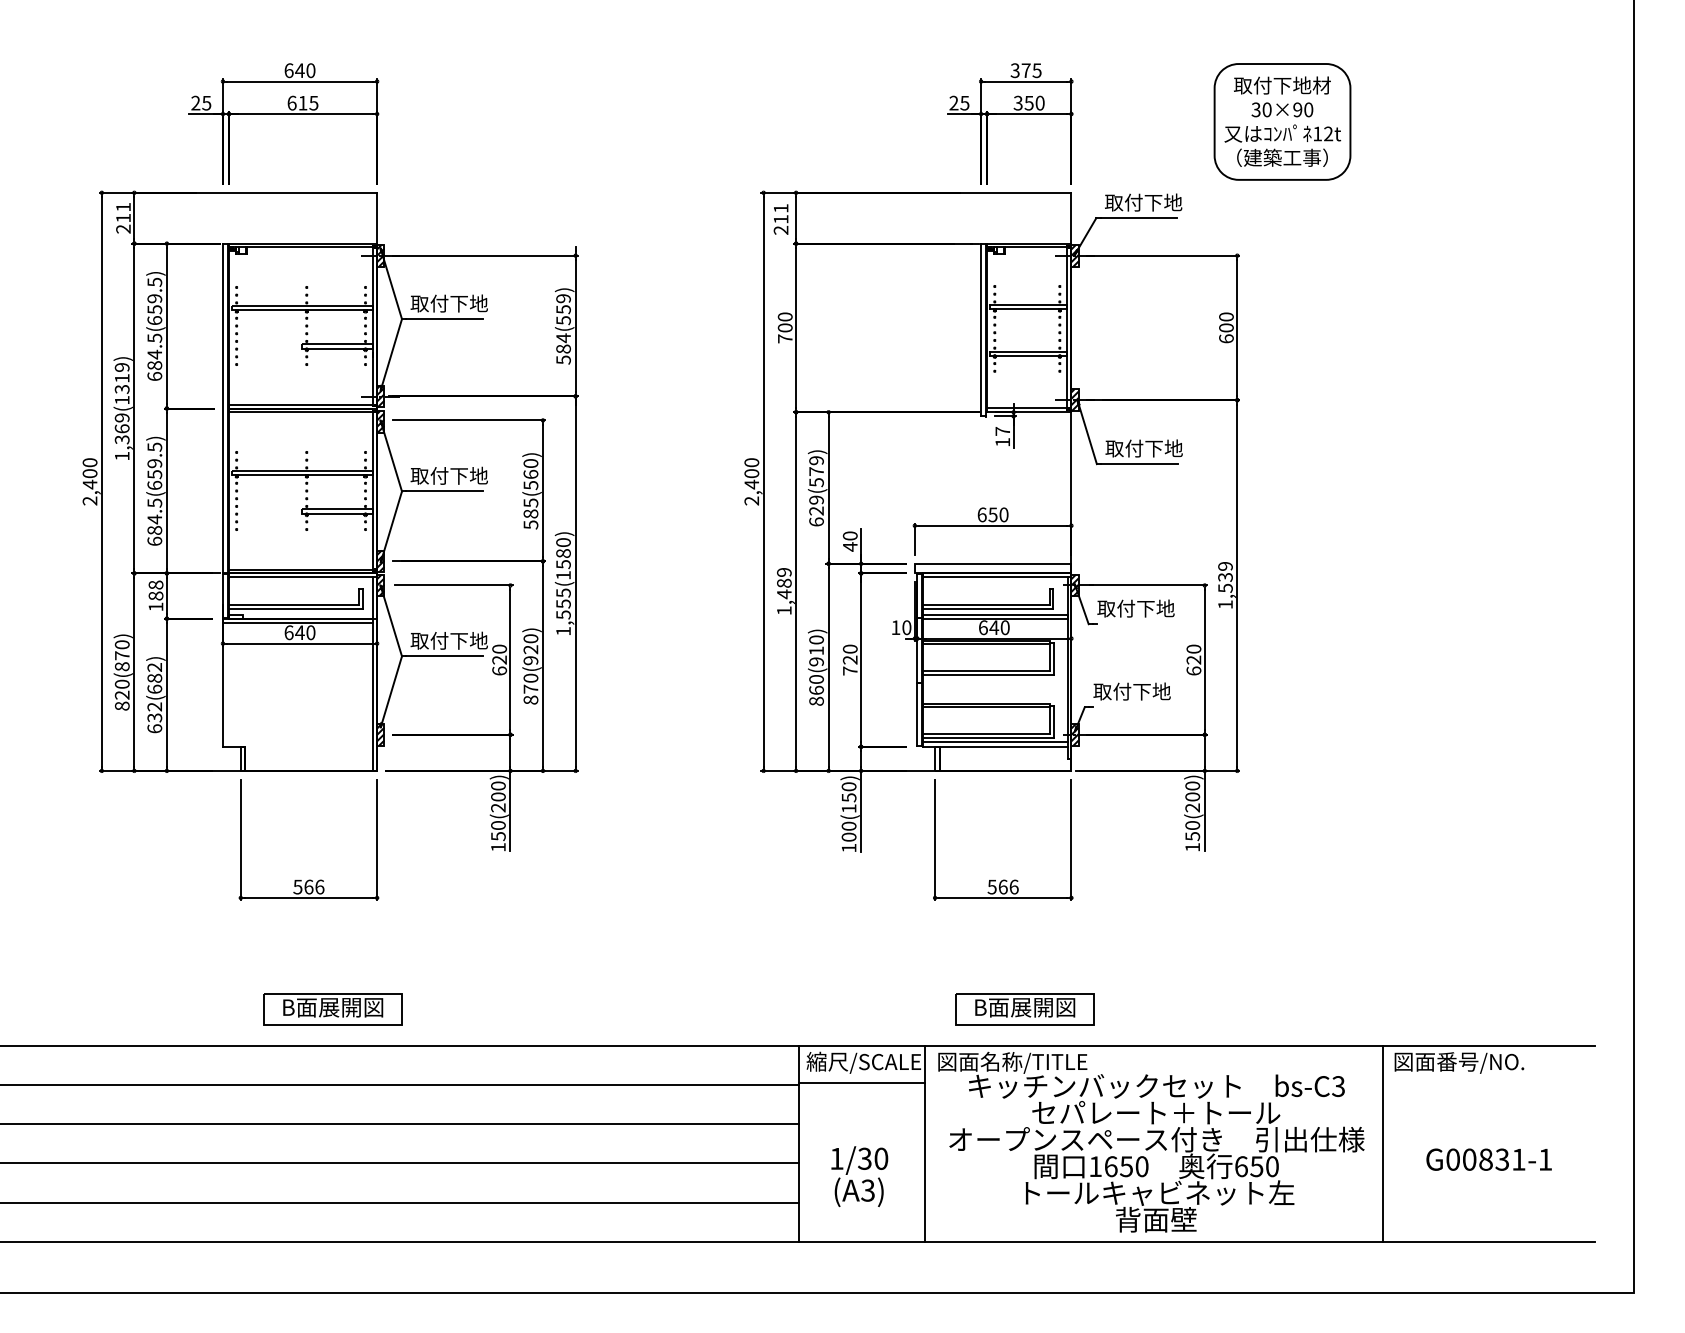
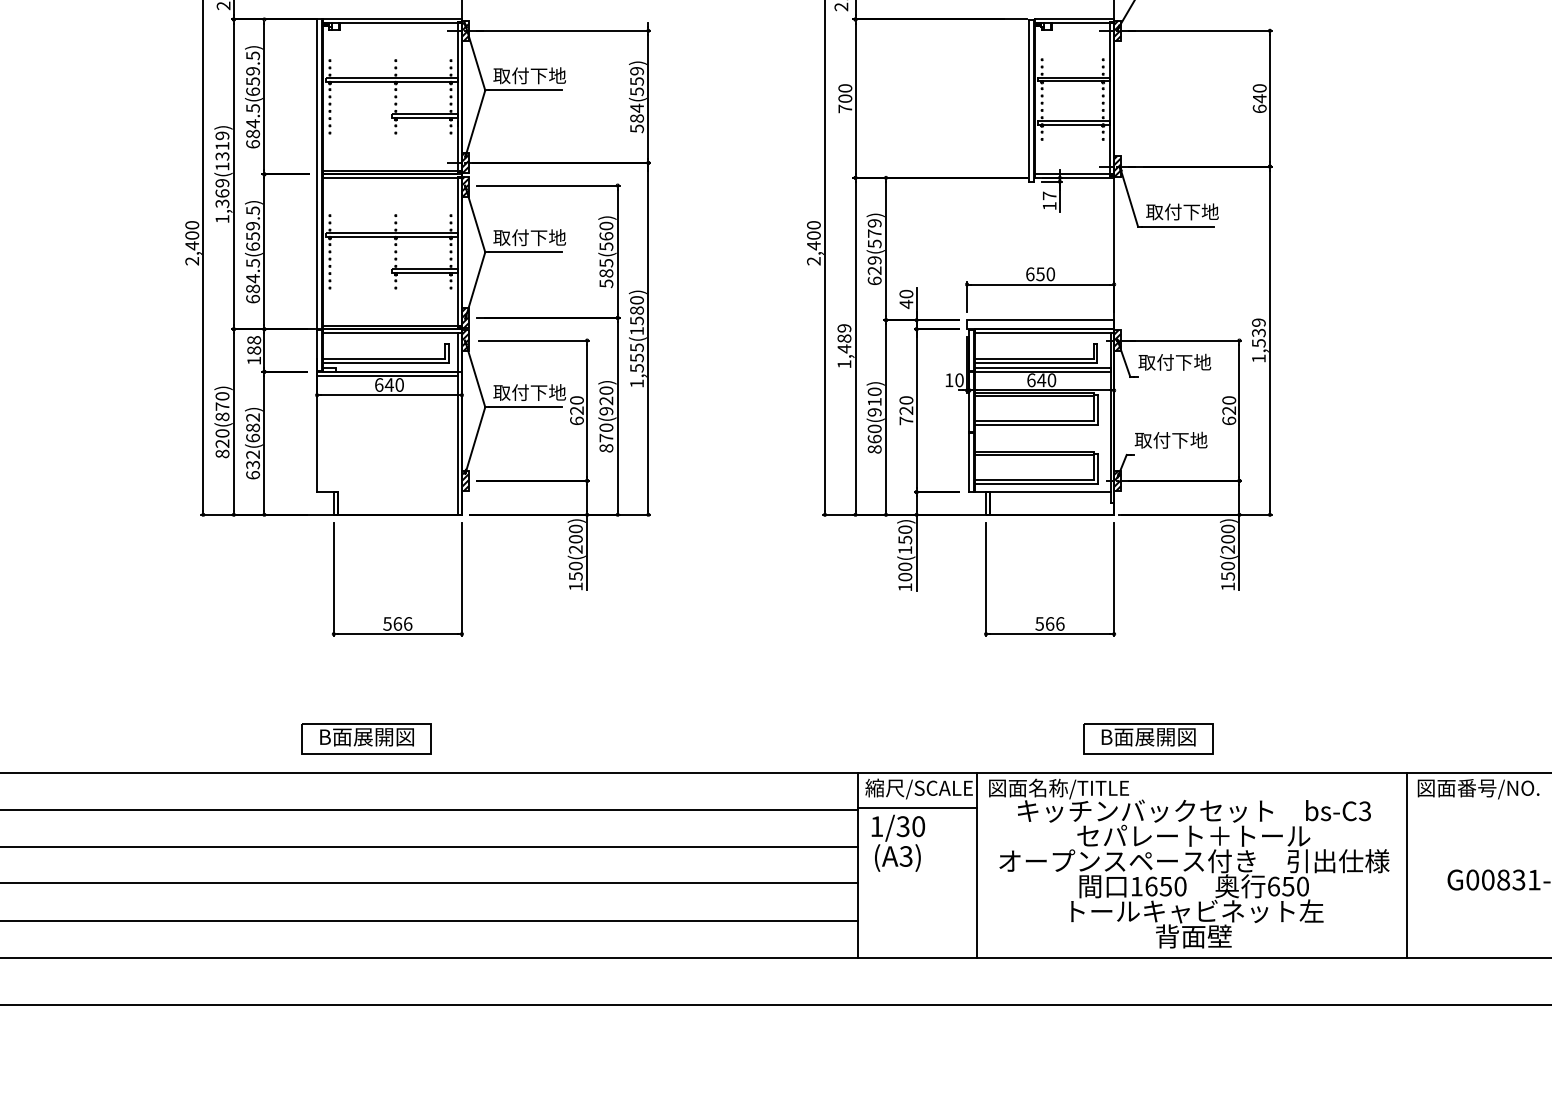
text: (1226, 327) -> (1259, 98), 600 -> 640
line: (995, 742) -> (1042, 488), removed
part: (332, 1009) -> (366, 738), moved
part: (1024, 1009) -> (1148, 738), moved
text: (859, 1176) -> (898, 843), moved

